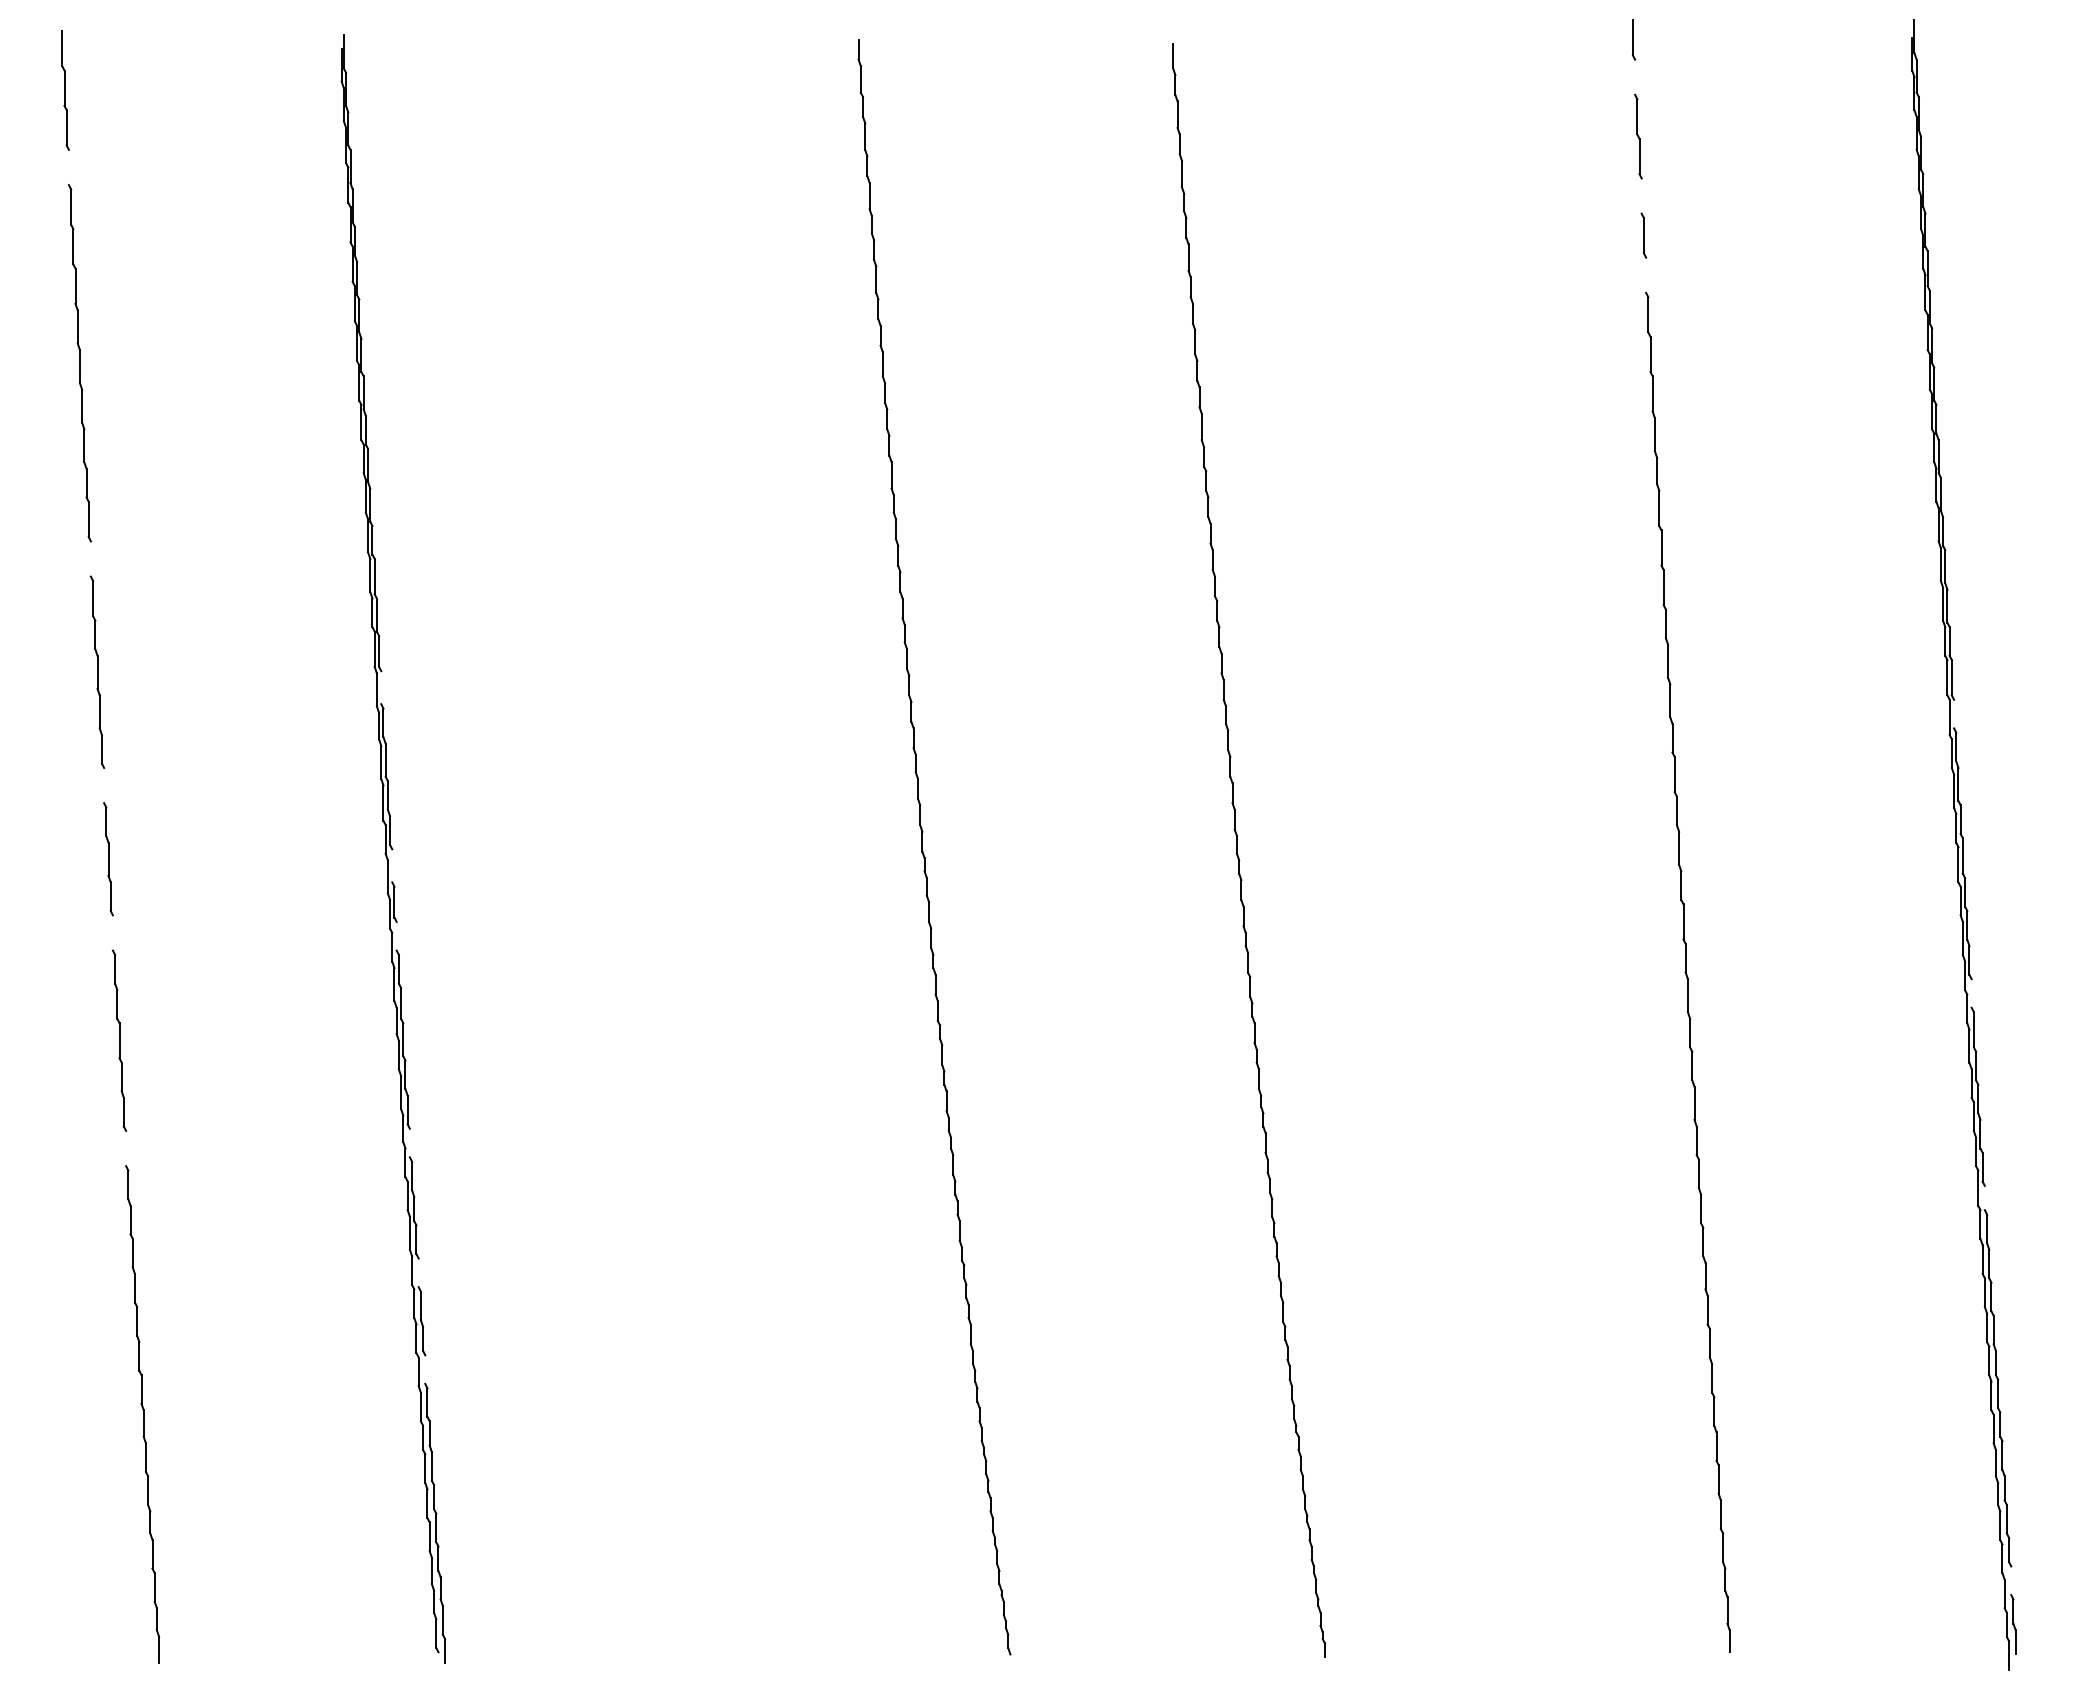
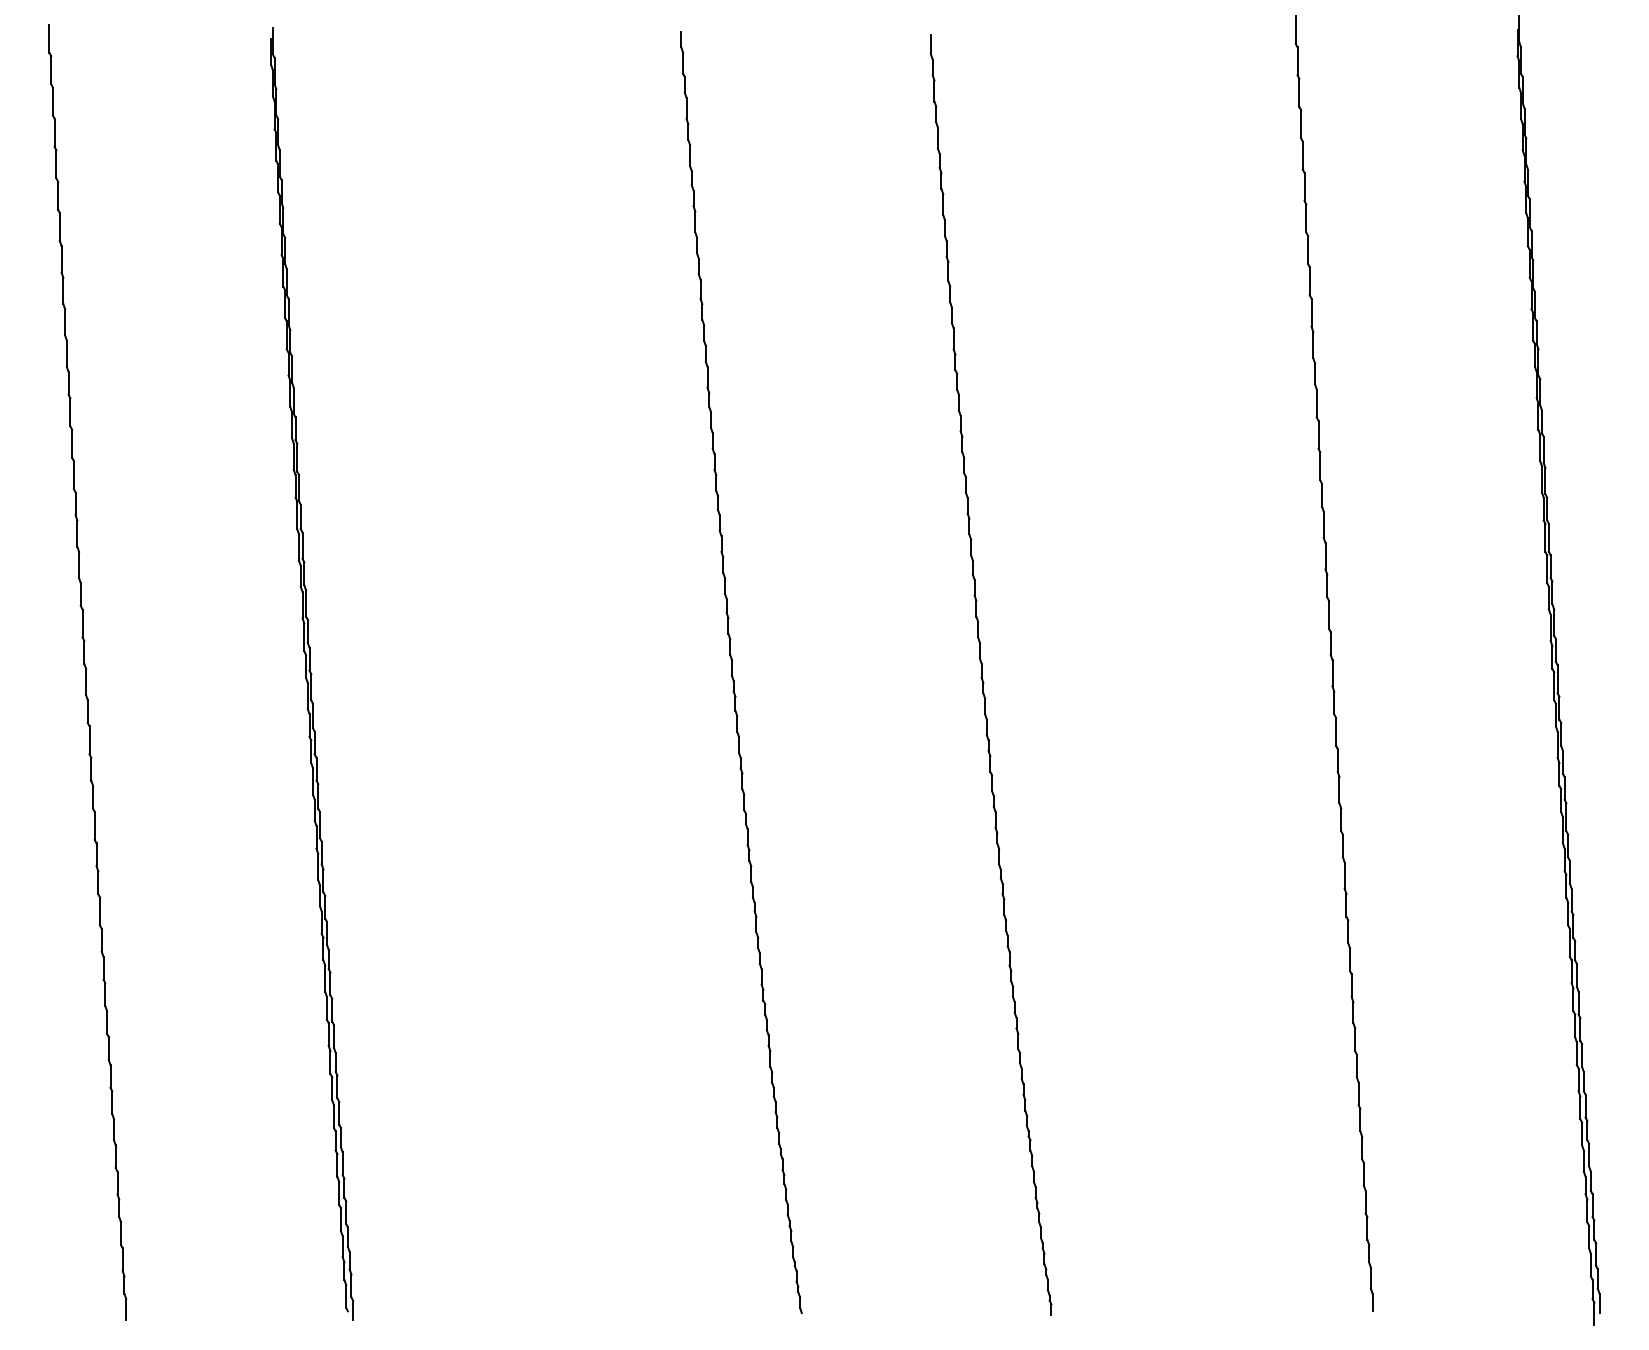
line: (1635, 76) -> (1297, 60), added
line: (68, 167) -> (54, 132), added
line: (1641, 195) -> (1302, 155), added
line: (1646, 274) -> (1306, 217), added
line: (90, 558) -> (71, 443), added
line: (381, 687) -> (302, 545), added
line: (1954, 713) -> (1551, 566), added
line: (104, 785) -> (82, 623), added
line: (392, 865) -> (311, 686), added
line: (112, 932) -> (89, 740), added
line: (396, 935) -> (314, 742), added
line: (1971, 993) -> (1564, 788), added
line: (409, 1142) -> (324, 906), added
line: (126, 1148) -> (100, 911), added
line: (1984, 1197) -> (1574, 950), added
line: (418, 1272) -> (332, 1009), added
line: (425, 1369) -> (337, 1086), added
line: (2011, 1580) -> (1596, 1254), added

